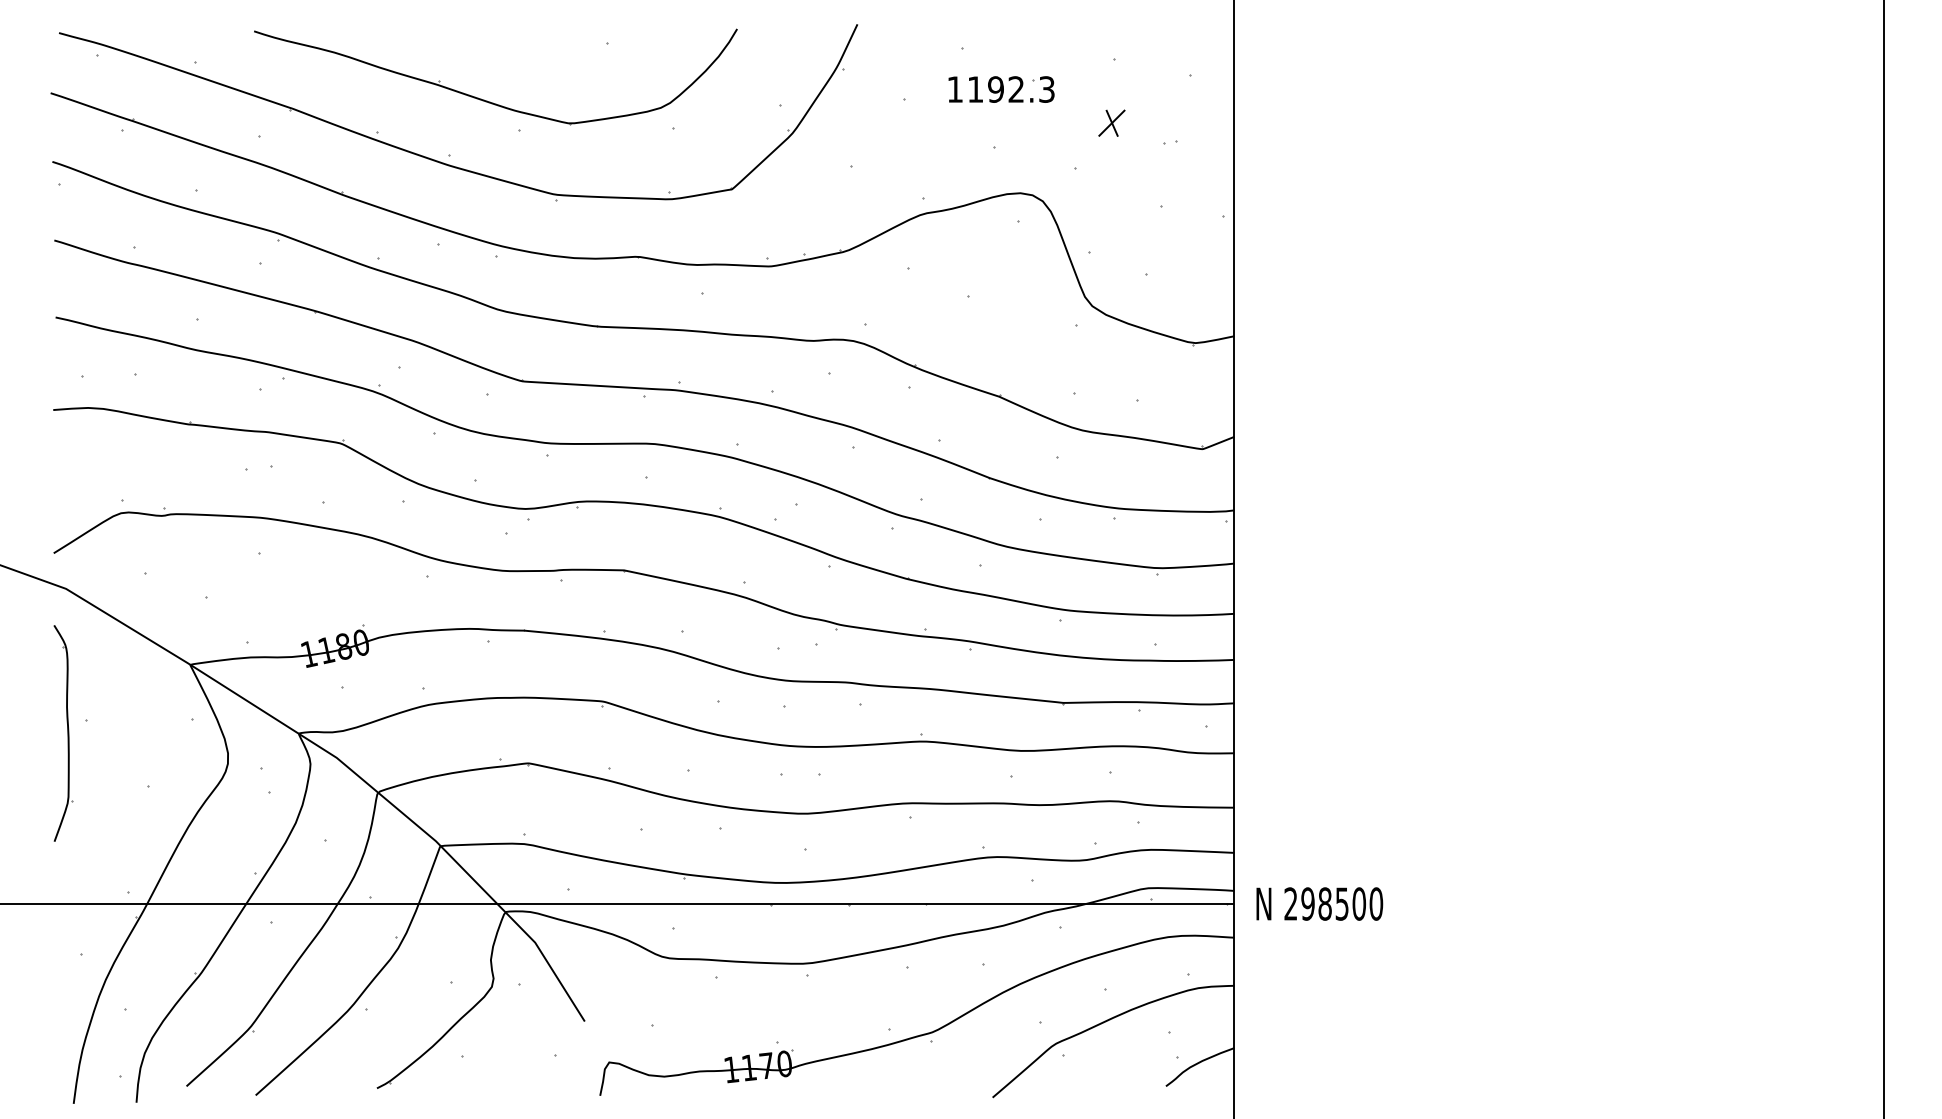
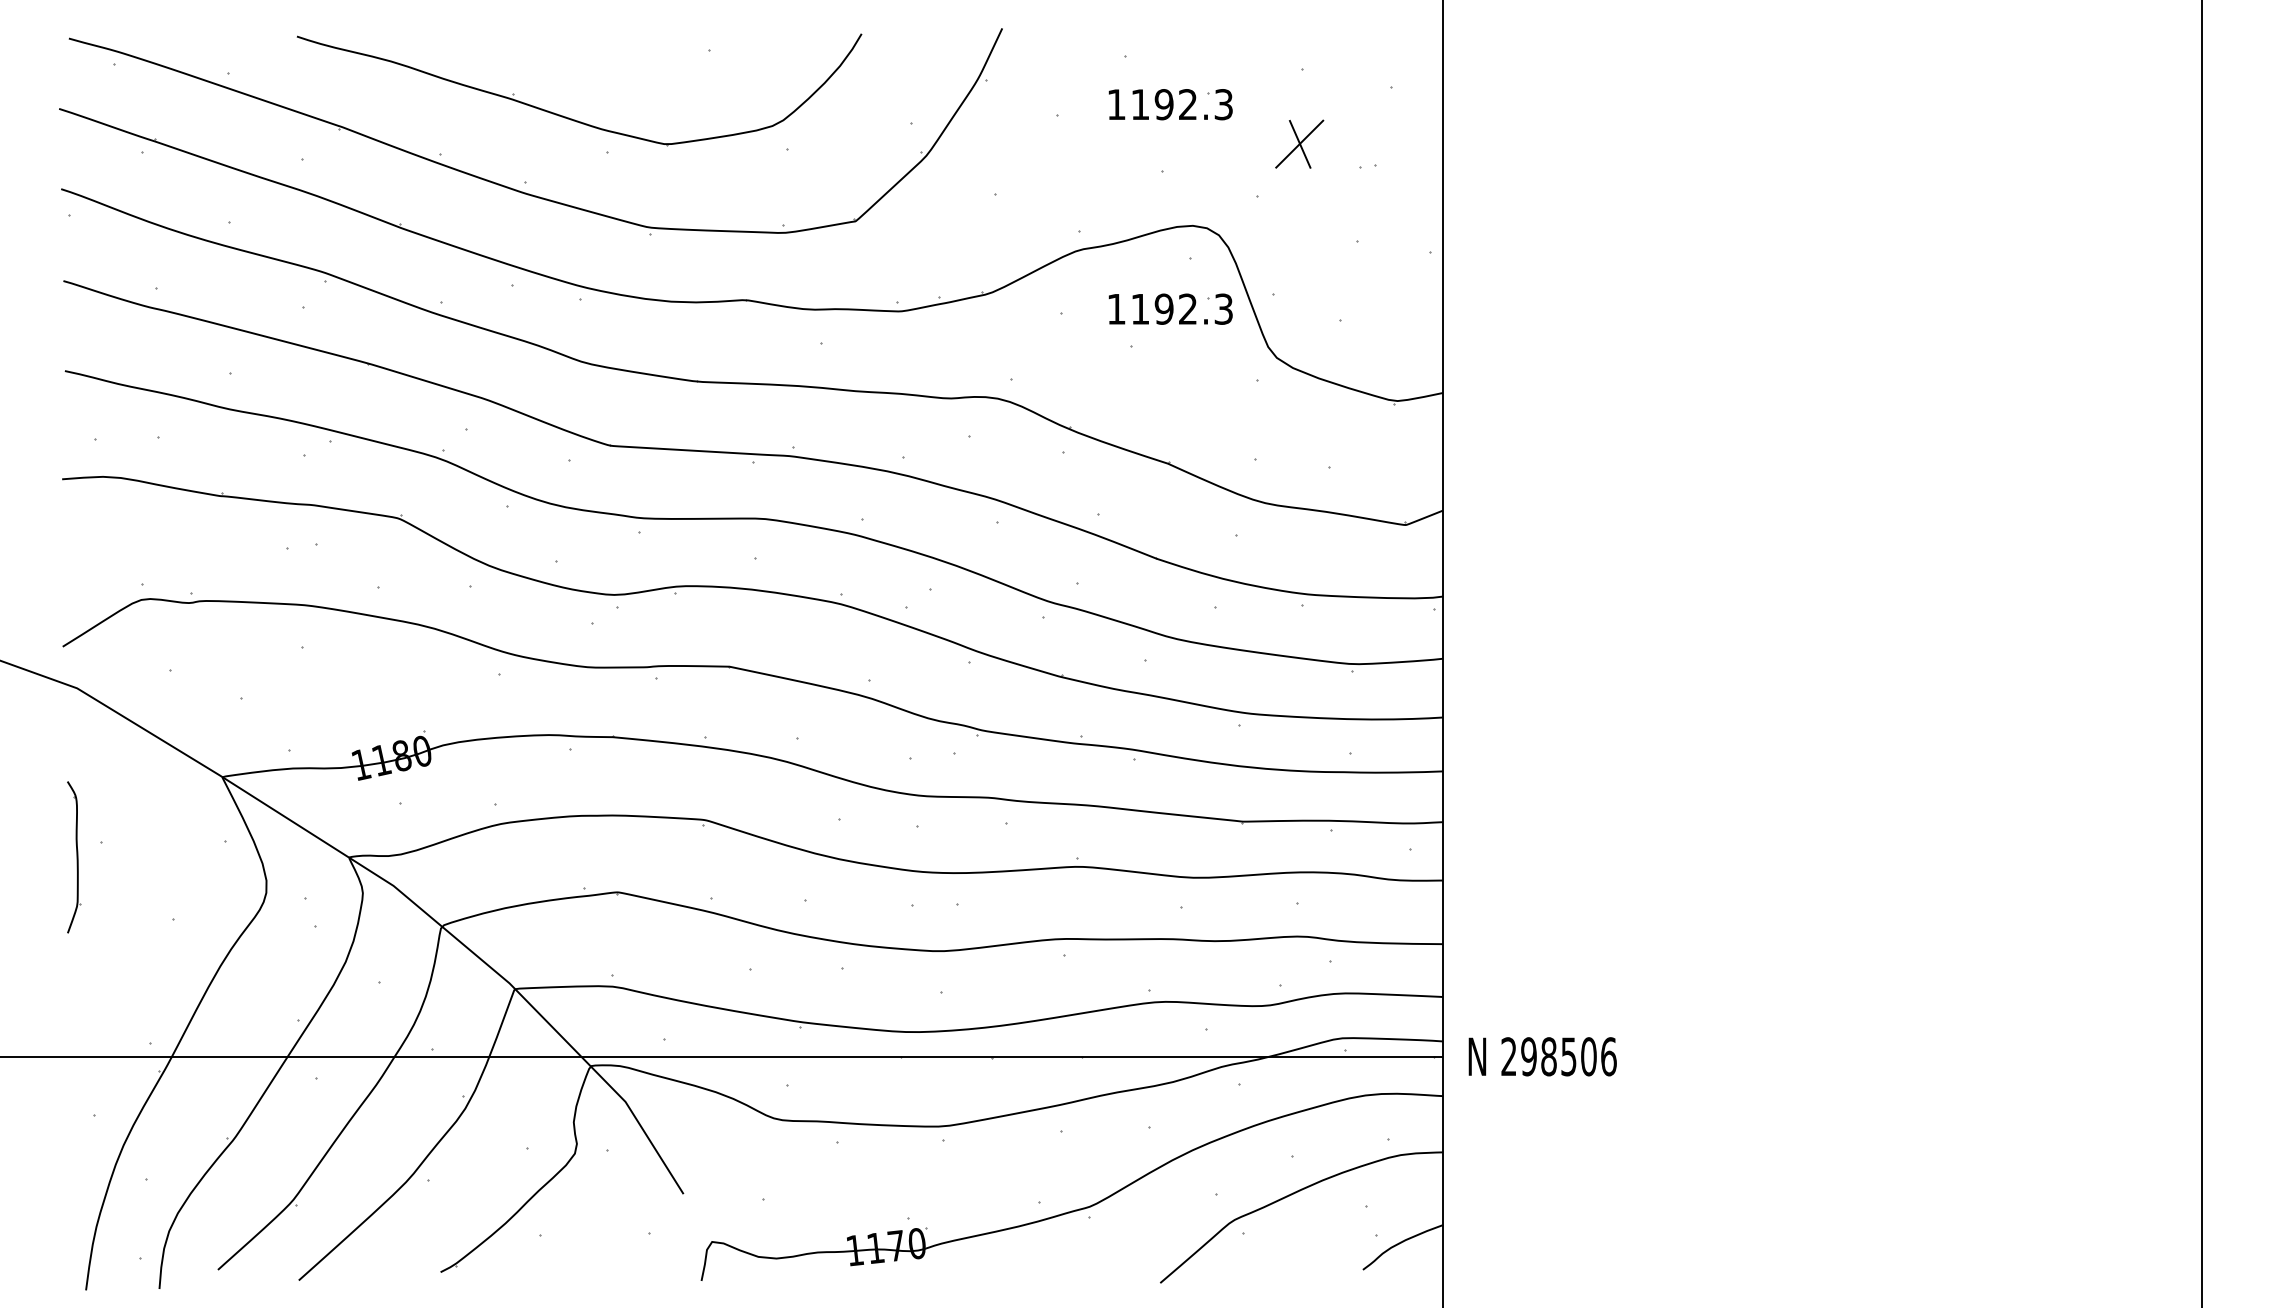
part: (1111, 122) -> (1299, 143), size x1.6
part: (1001, 264) -> (1170, 309), added
part: (63, 733) -> (74, 857), size x0.6
text: (1376, 903) -> (1609, 1056), 298500 -> 298506

